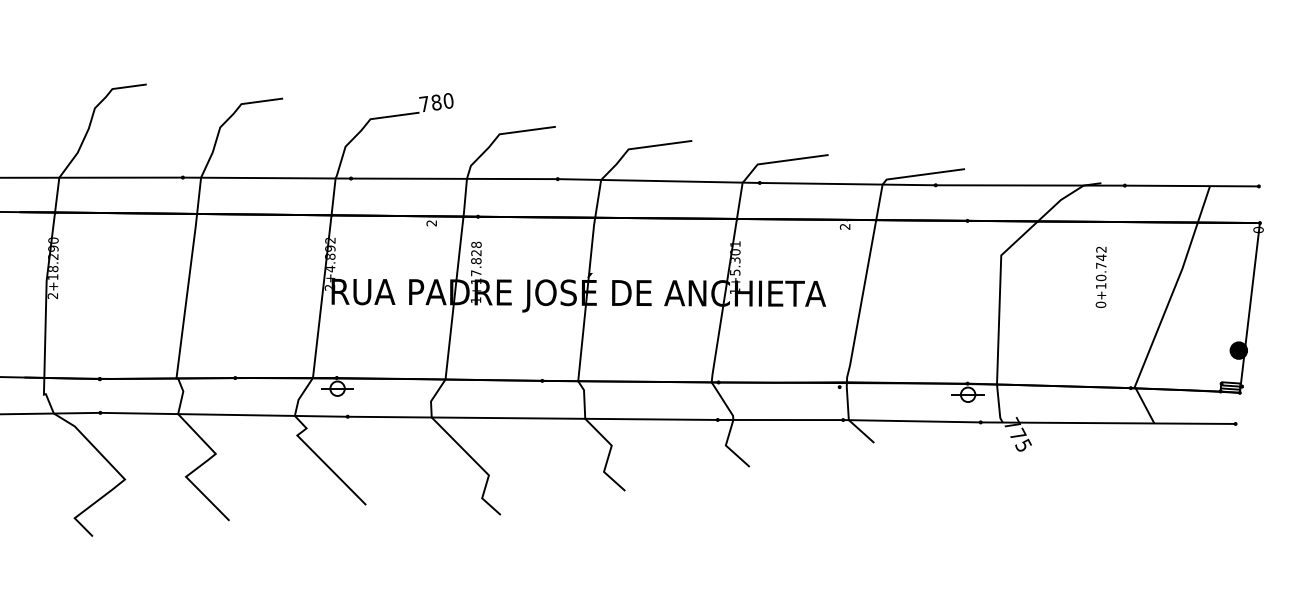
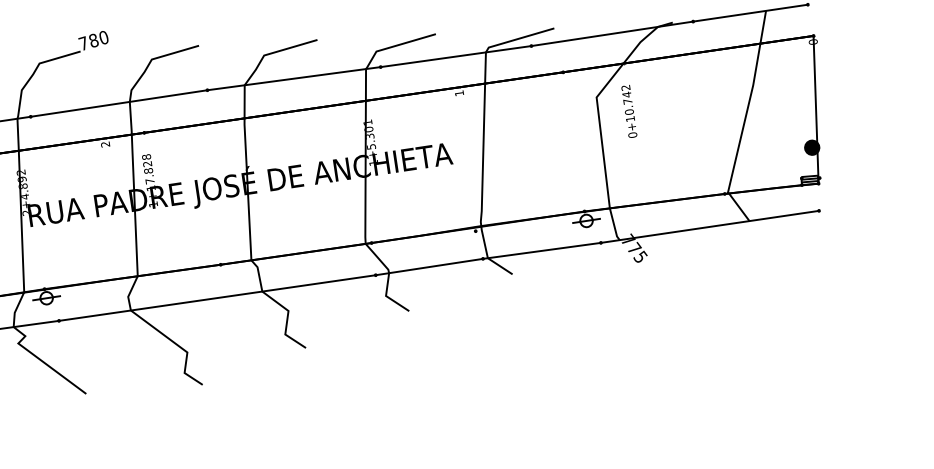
text: (844, 226) -> (458, 93), 2 -> 1
text: (1100, 277) -> (628, 111), moved

